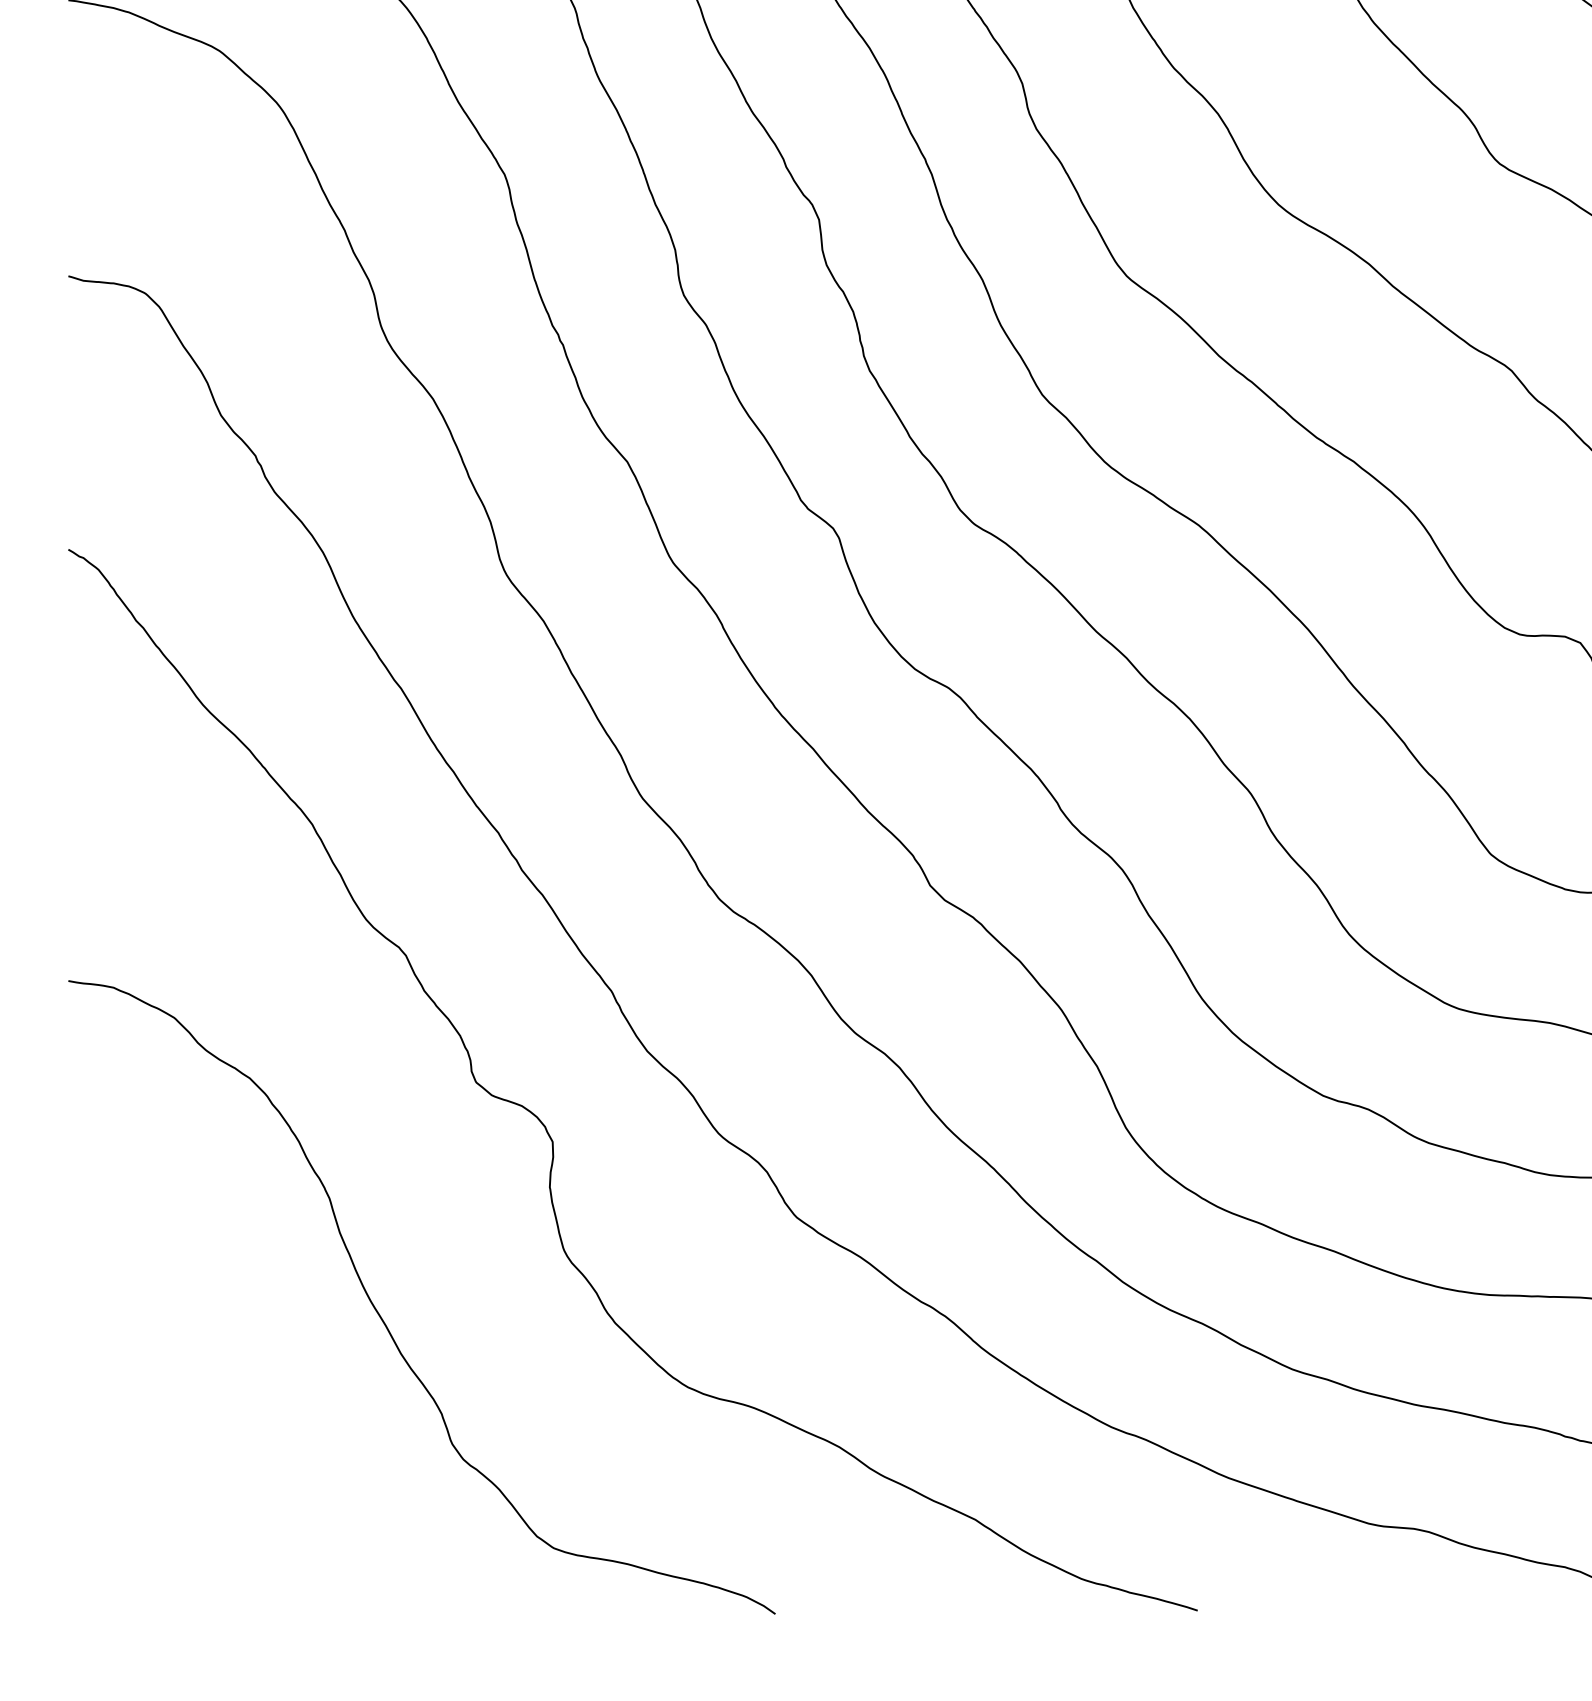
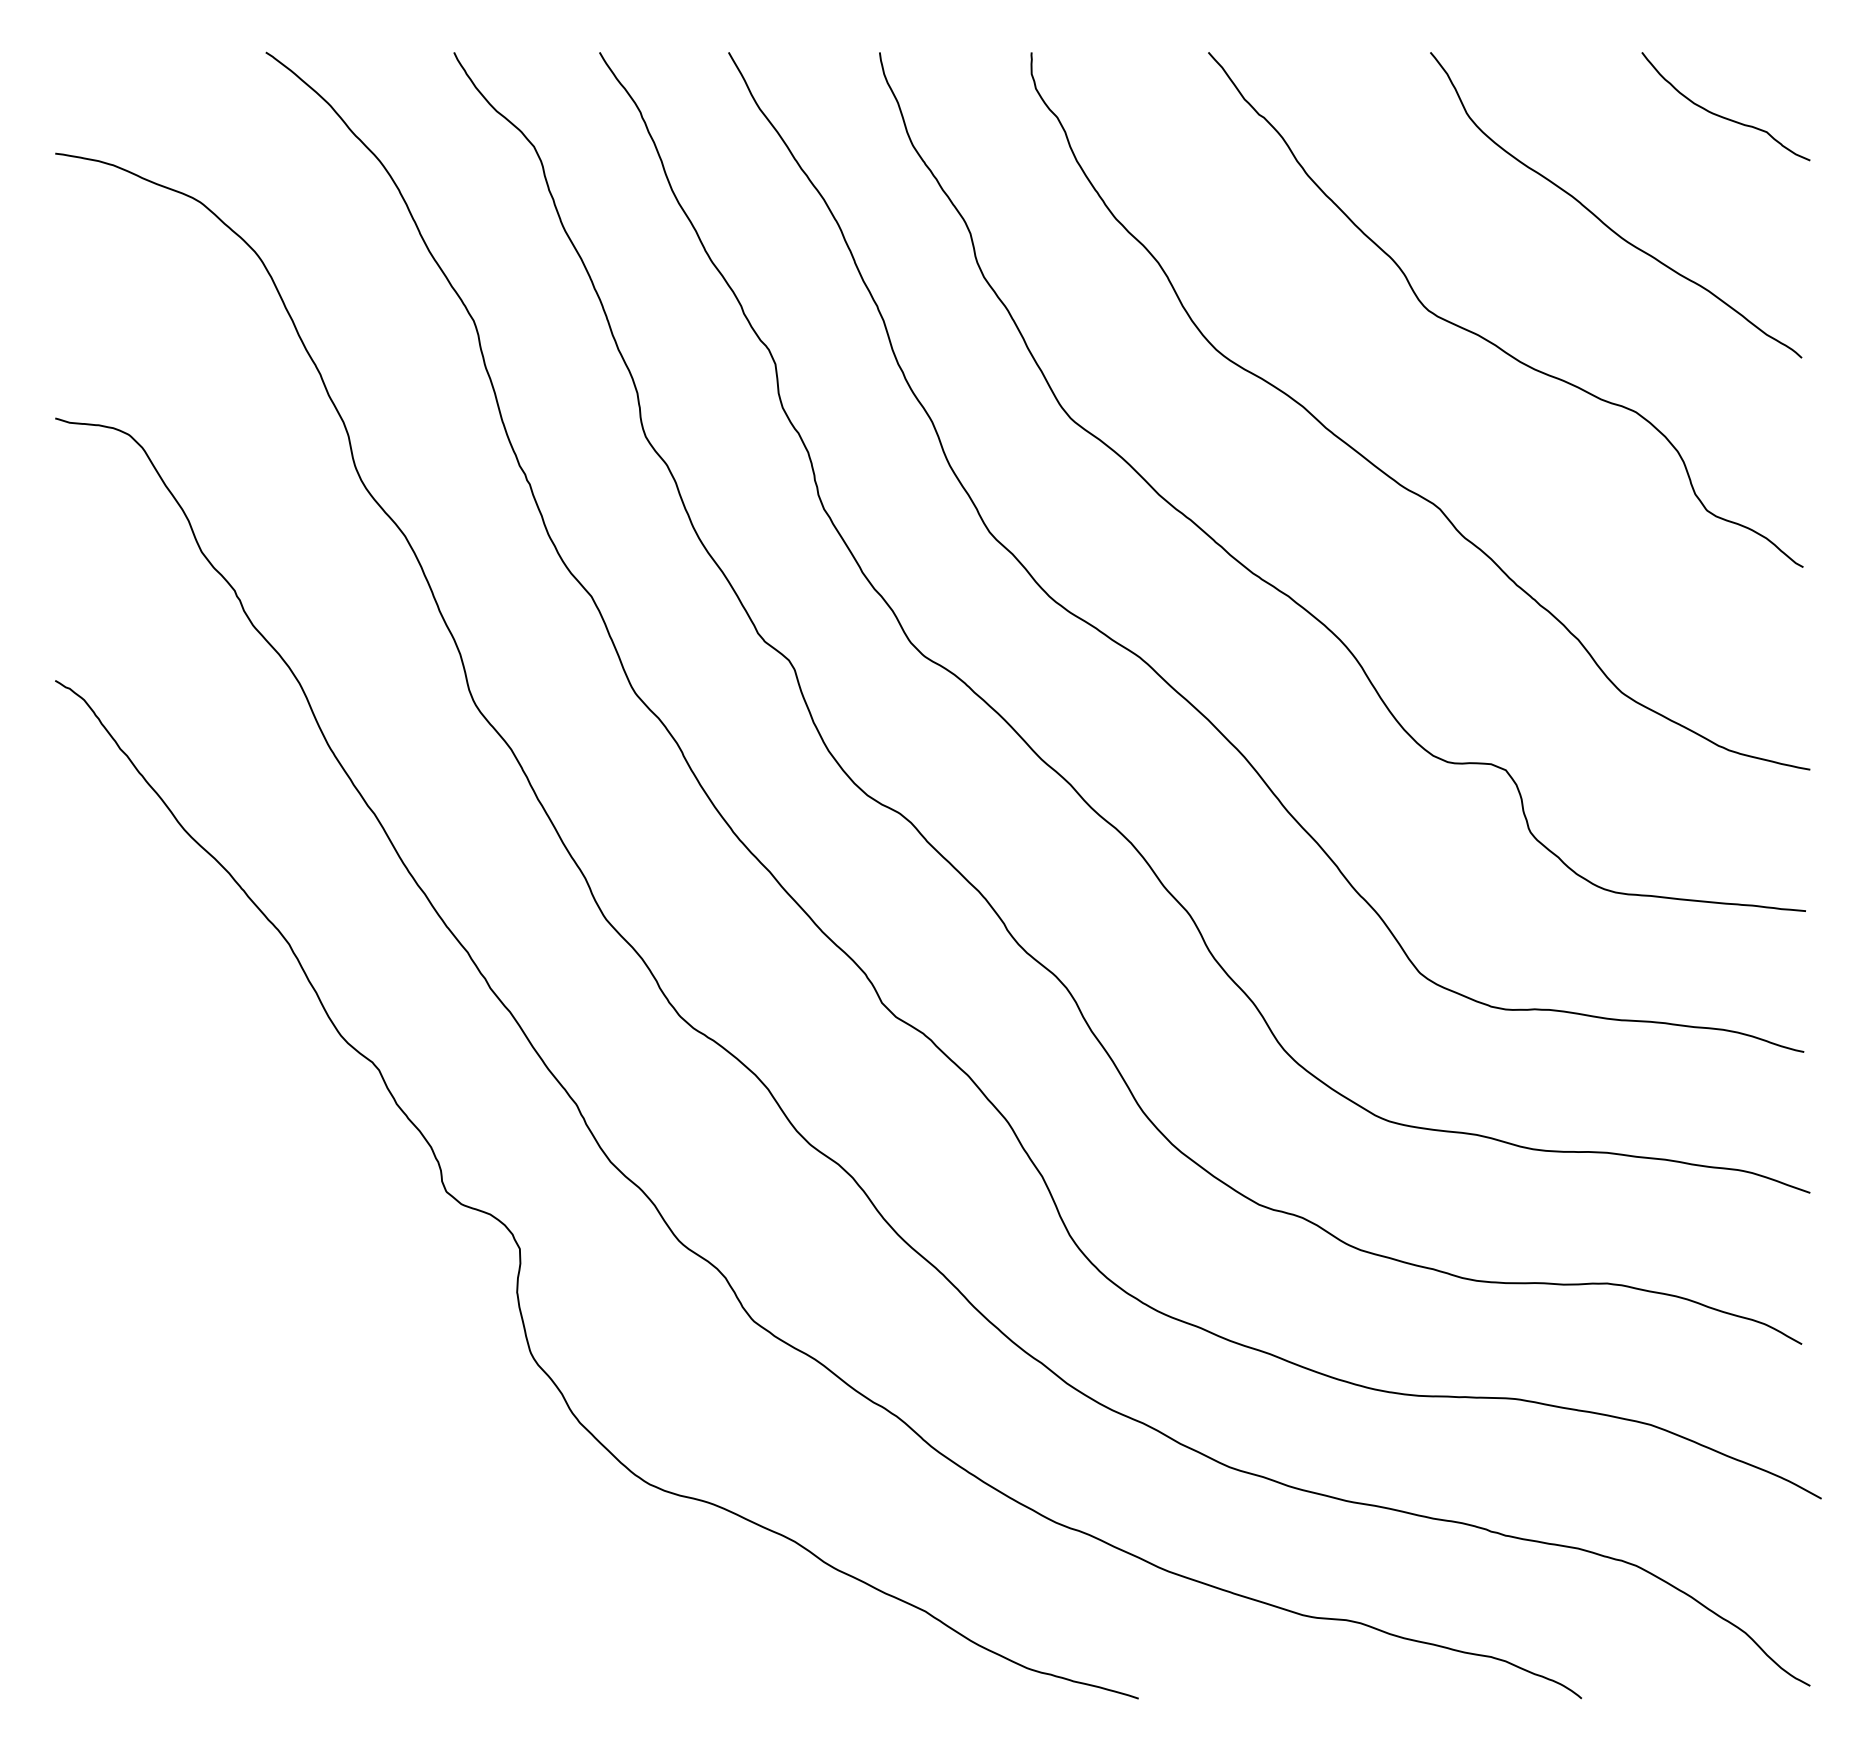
curve: (382, 1317) -> (356, 1417), removed

